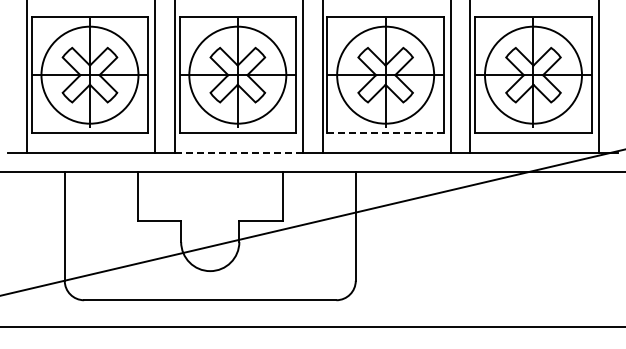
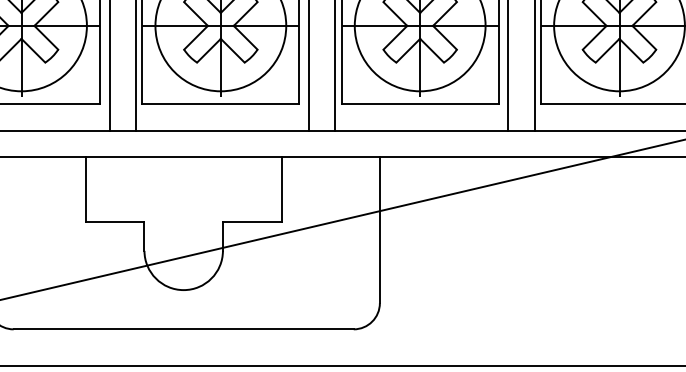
line: (385, 133) -> (419, 104), dashed -> solid
line: (238, 152) -> (221, 130), dashed -> solid

